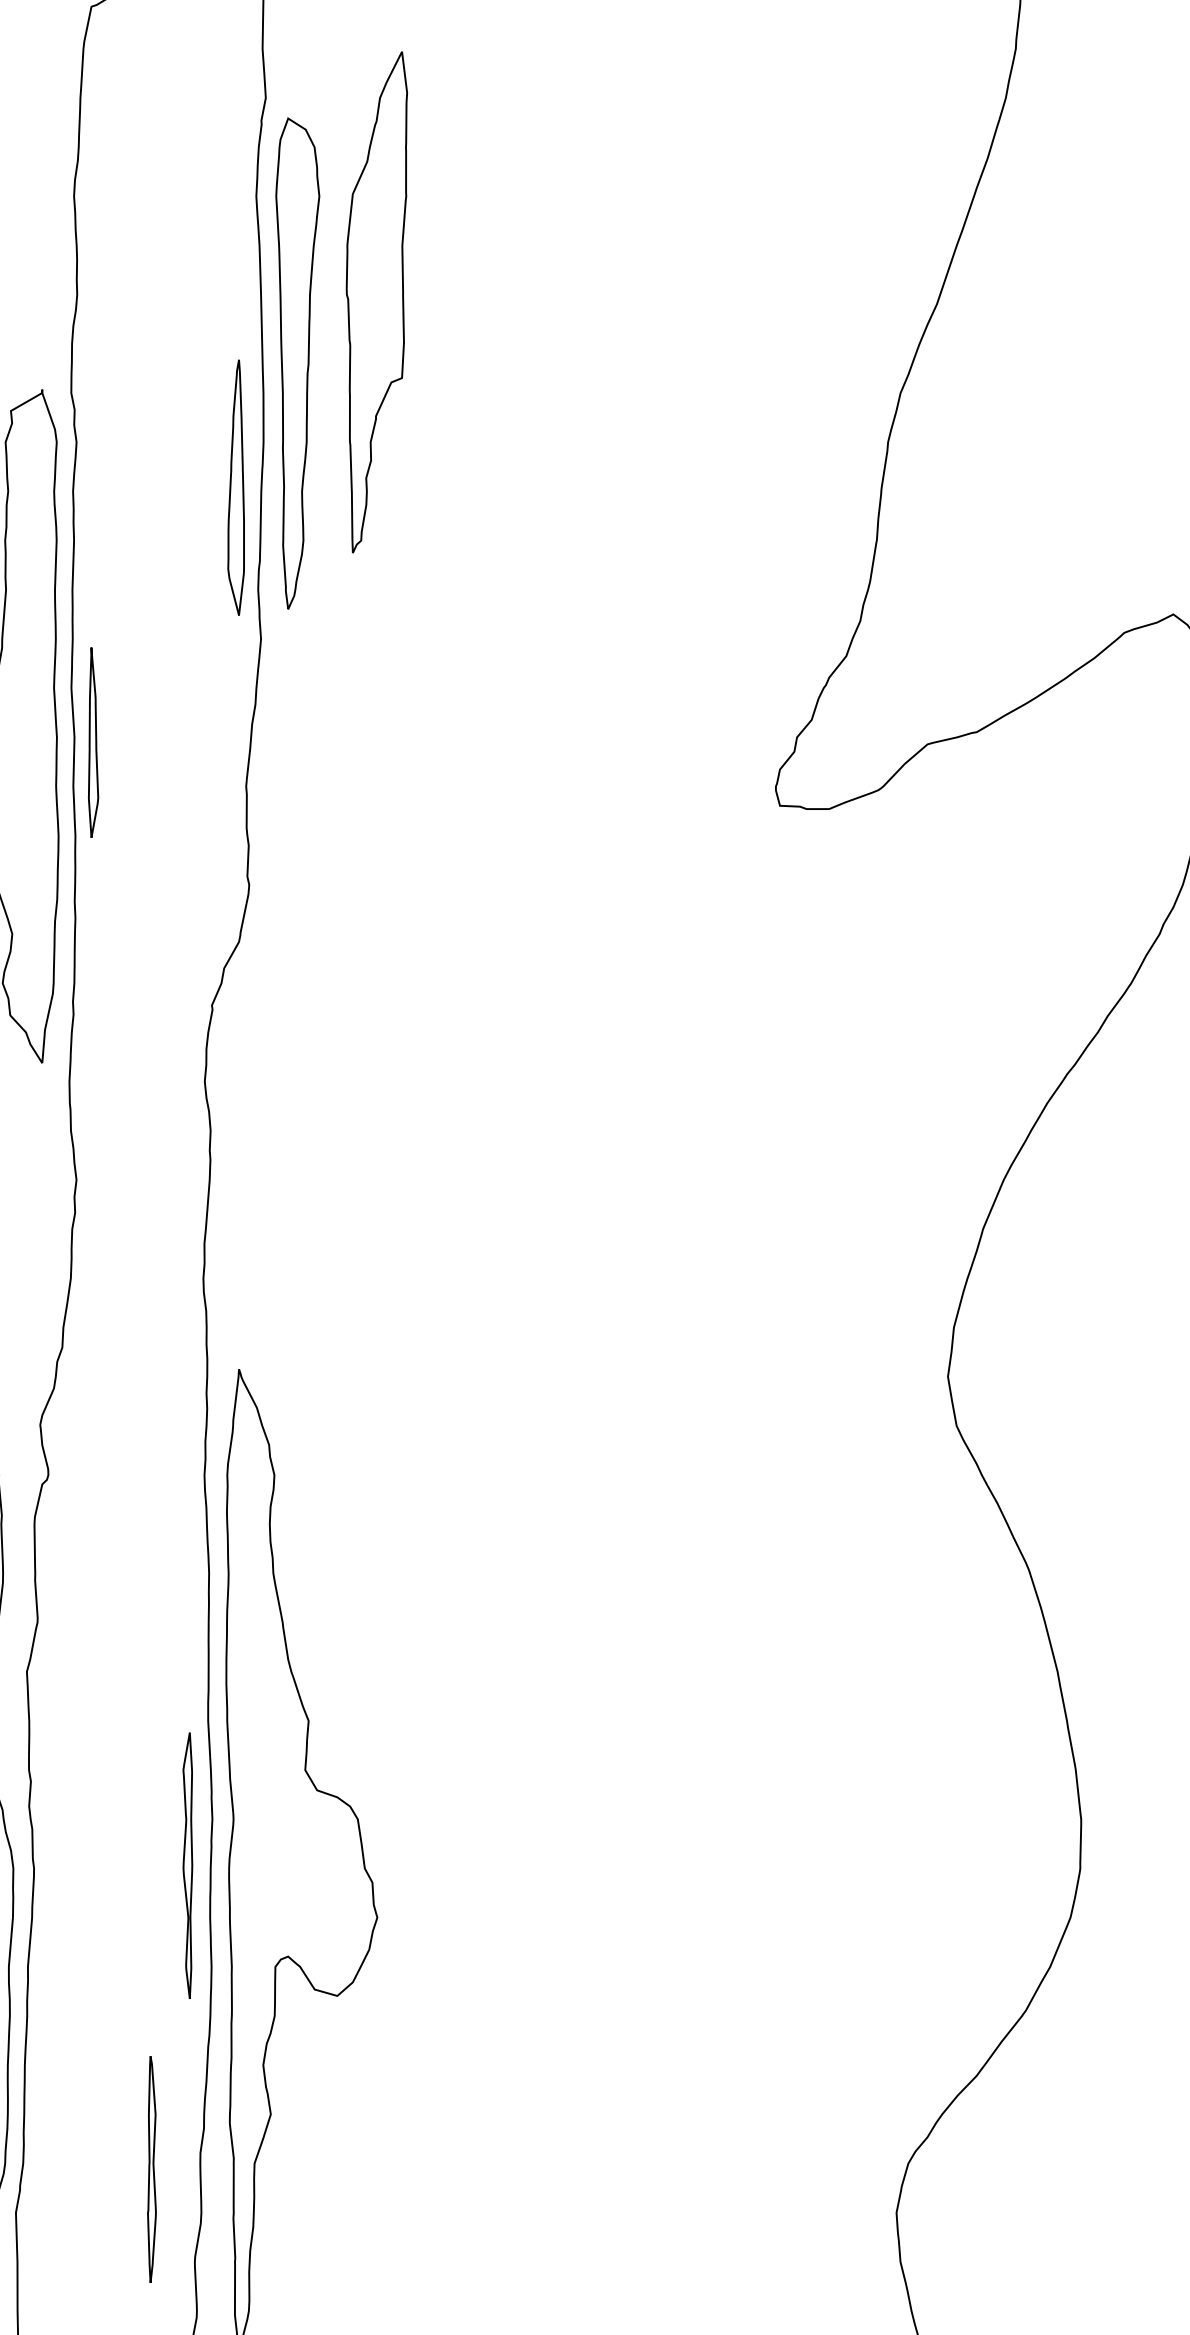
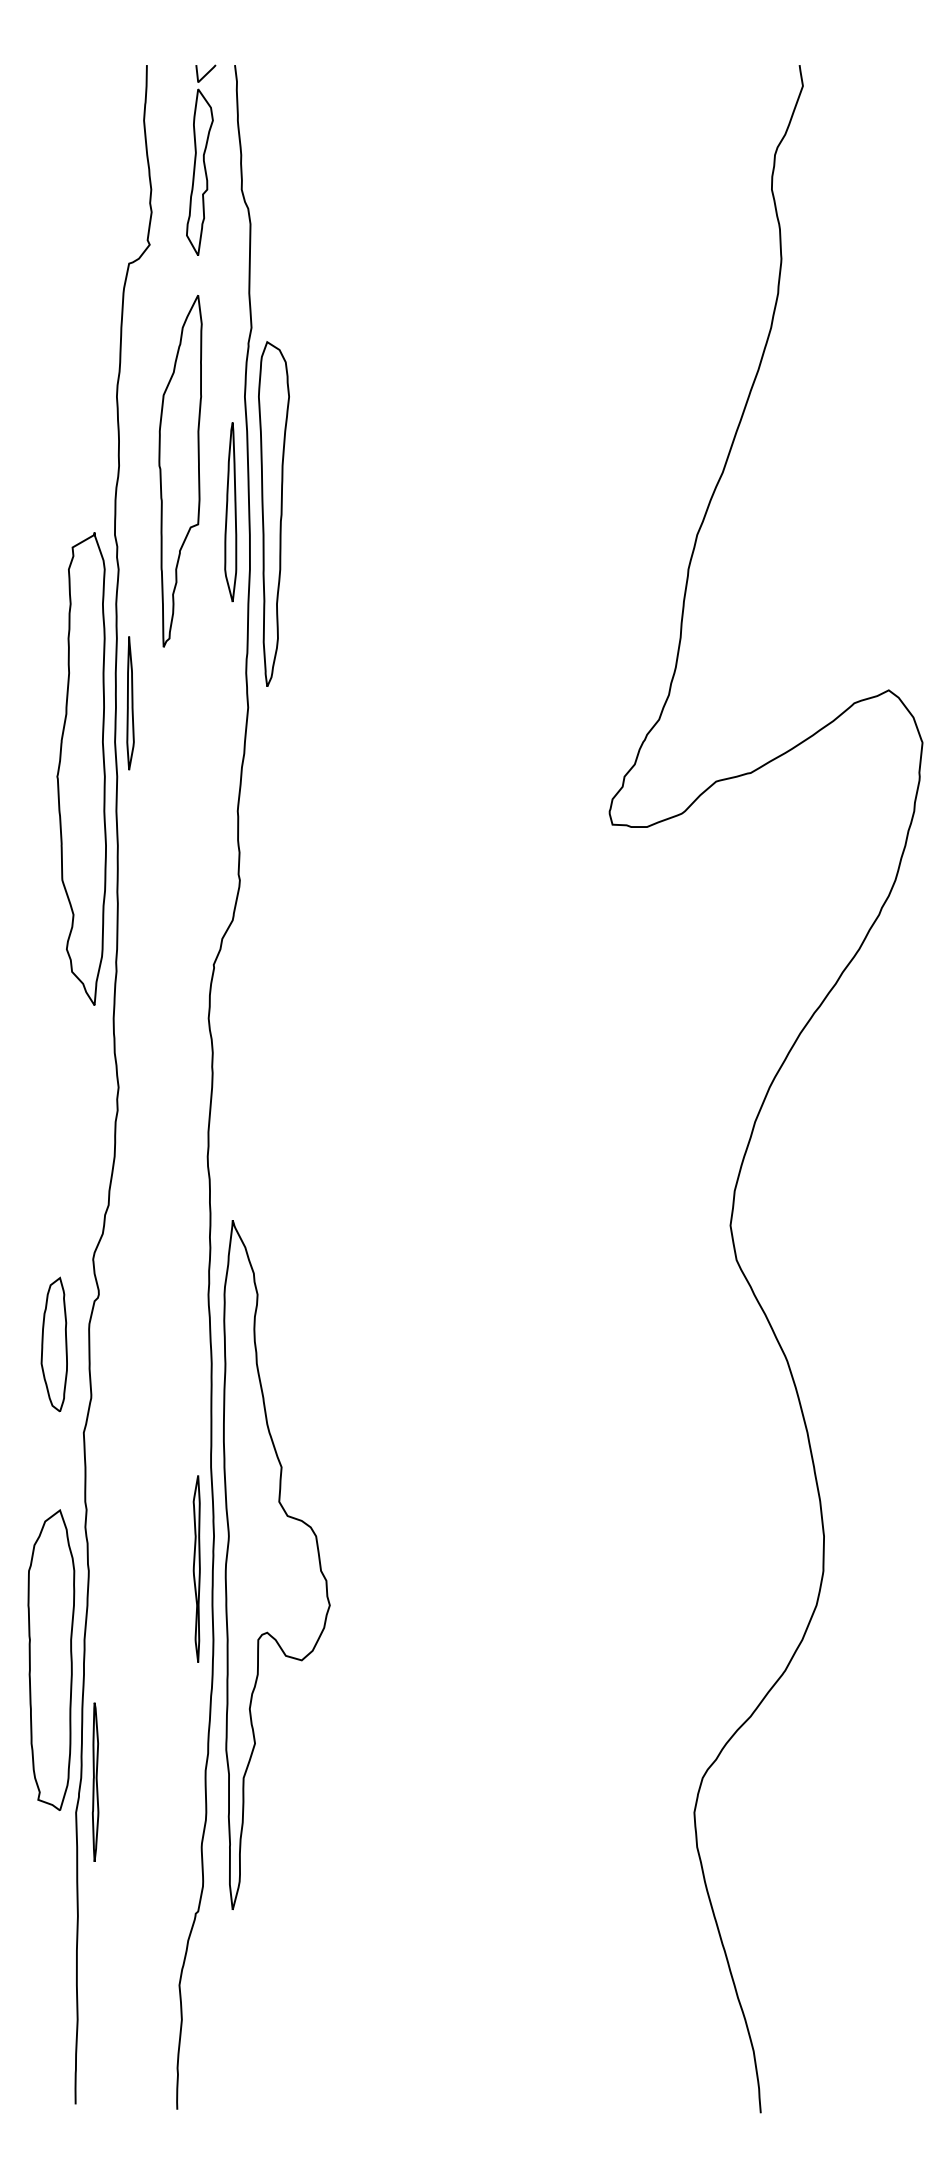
part: (376, 302) -> (180, 471), moved
part: (235, 487) -> (230, 512), moved
part: (93, 742) -> (130, 703), moved
part: (151, 2168) -> (95, 1781), moved

